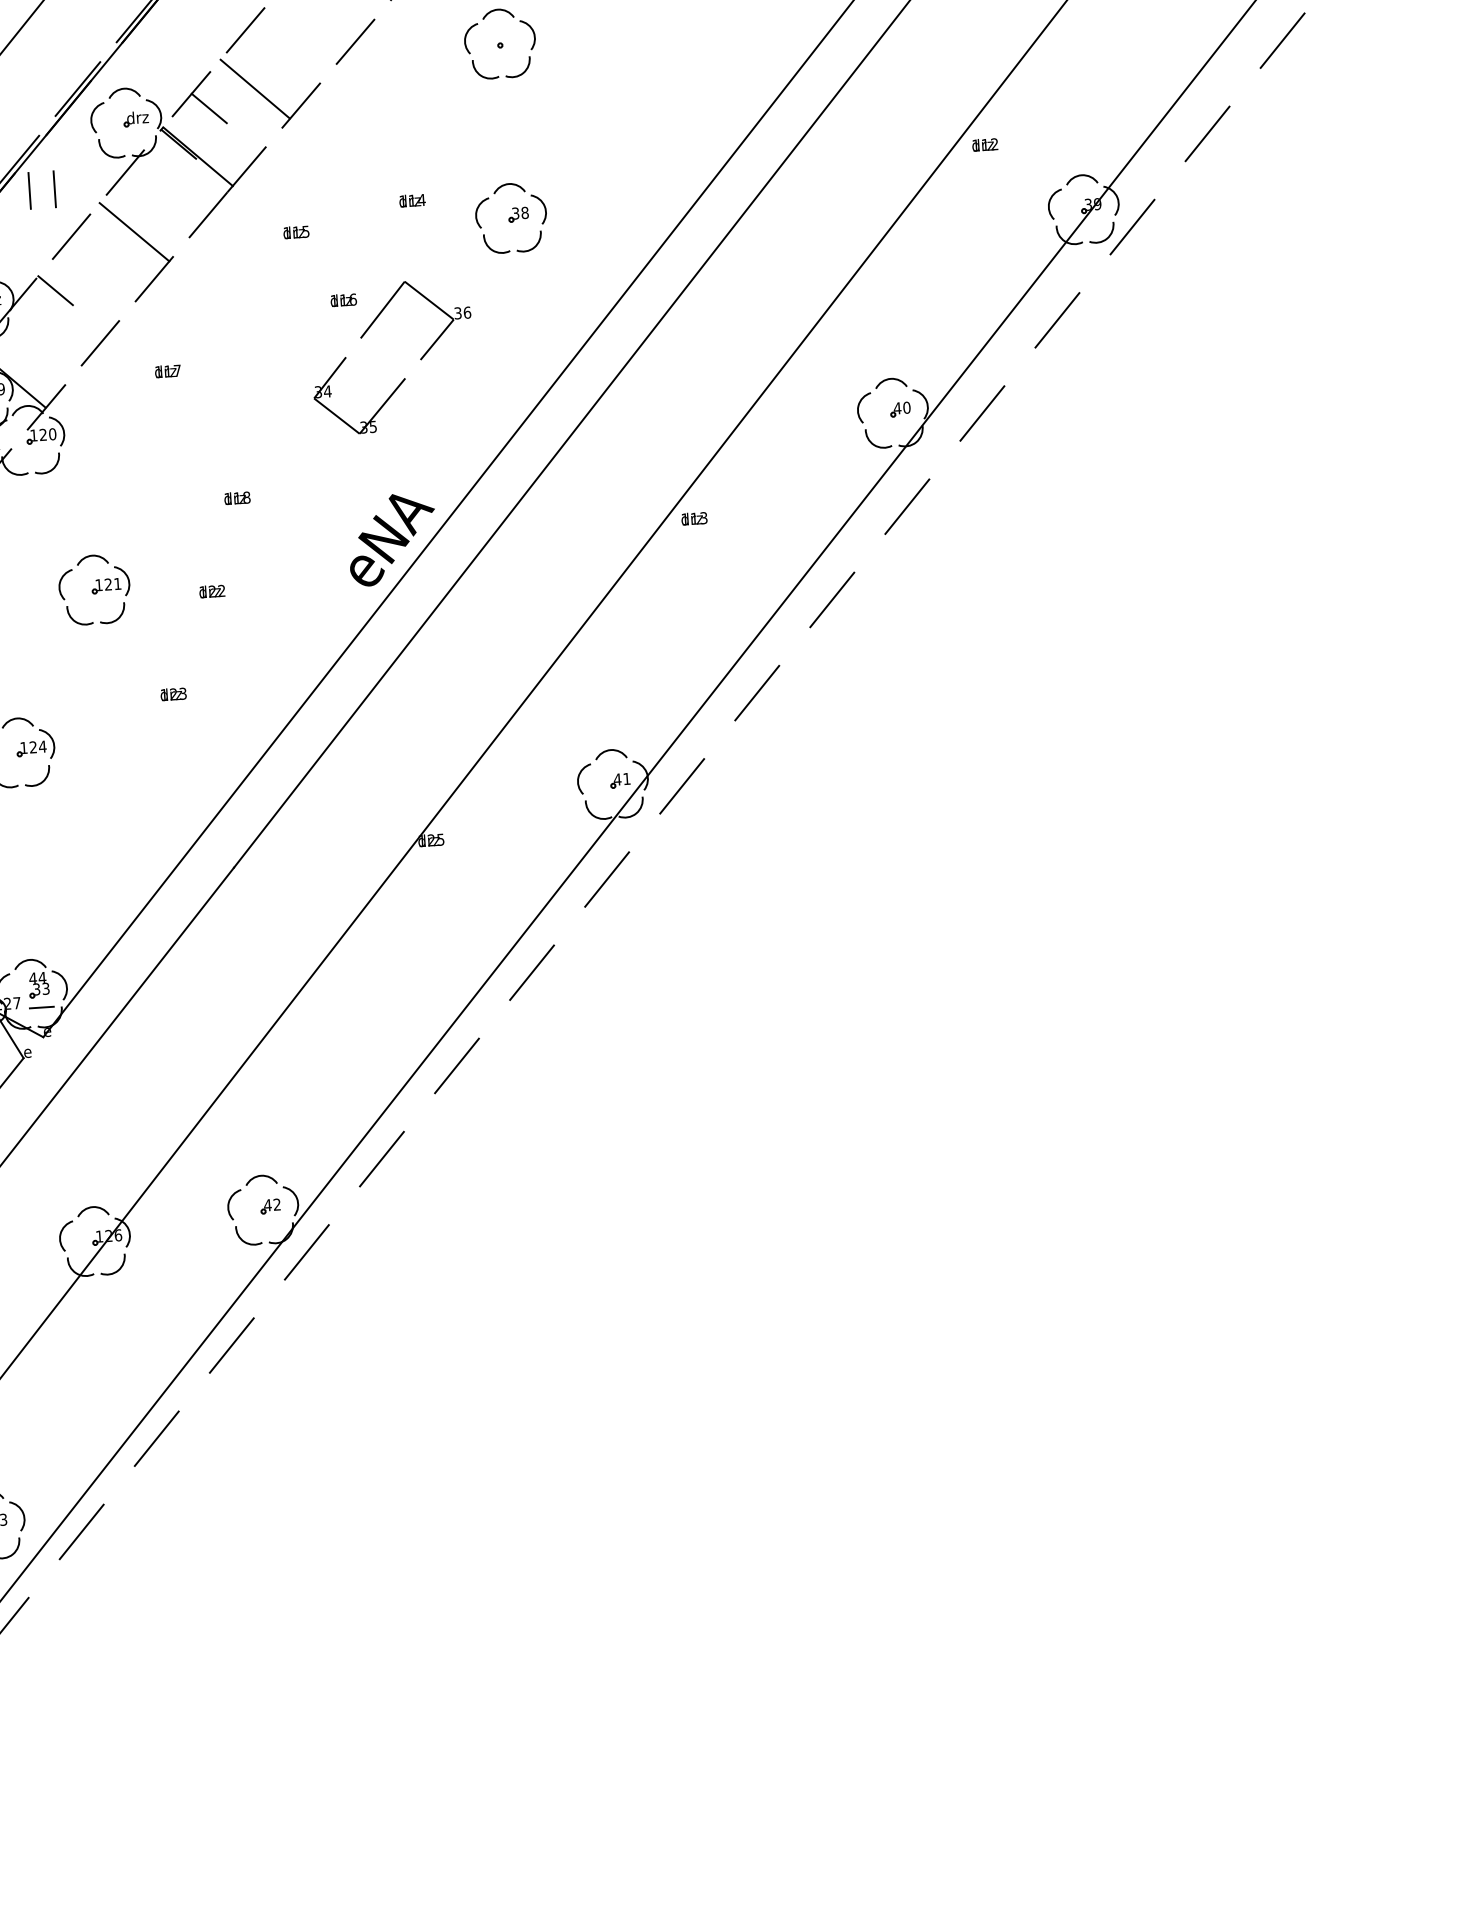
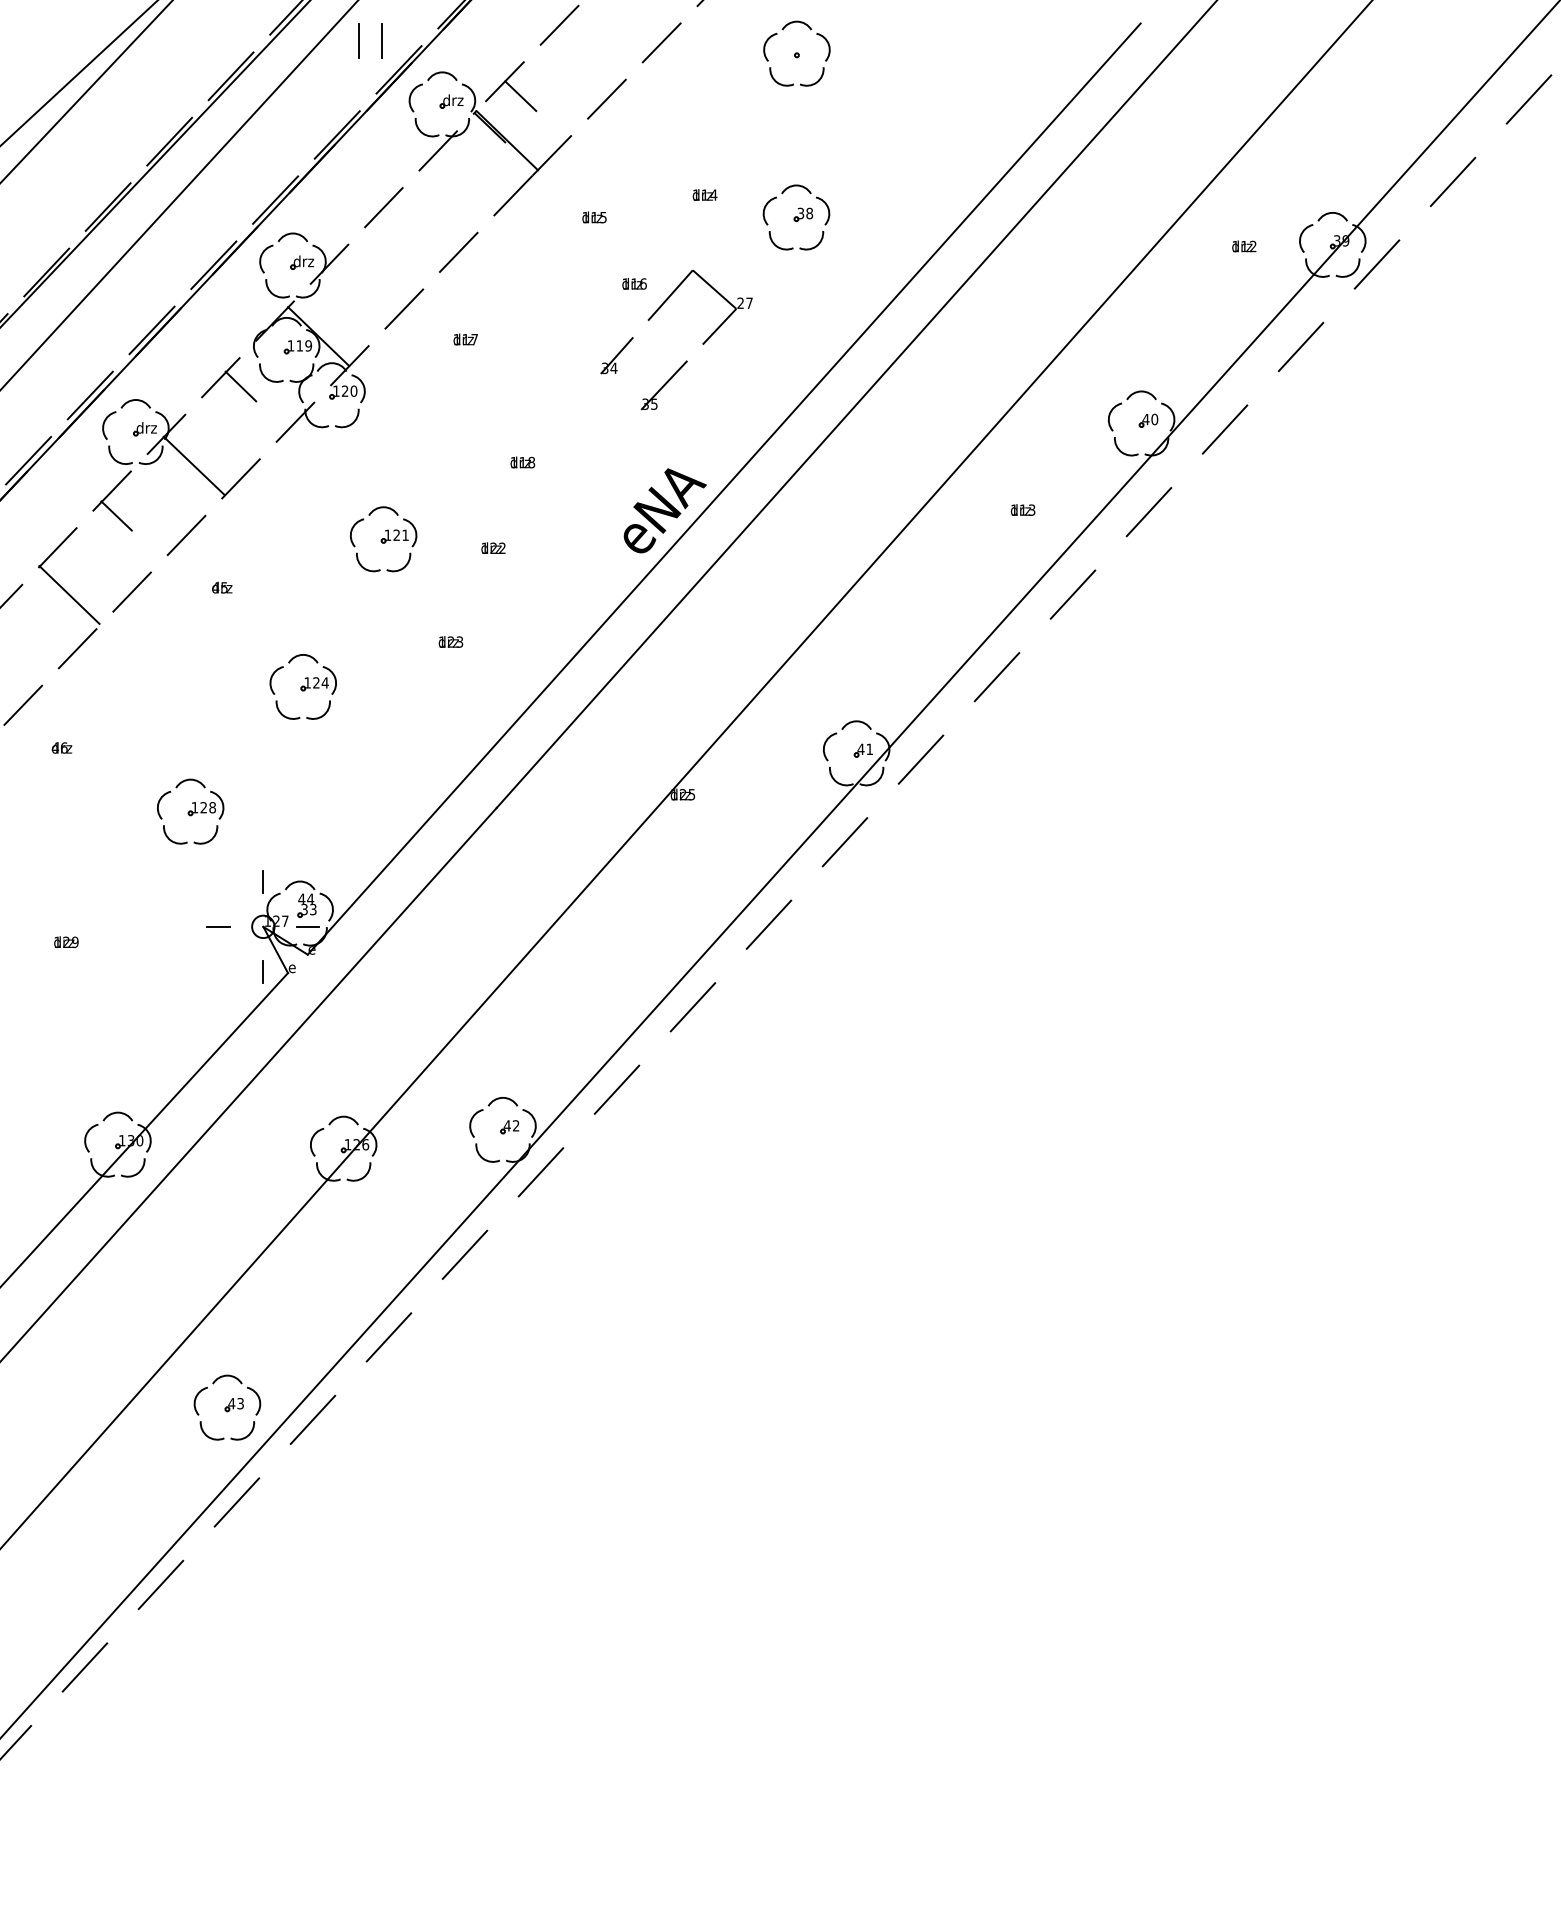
line: (254, 88) -> (564, 80), removed
text: (985, 144) -> (1244, 246), moved
part: (30, 190) -> (359, 40), moved
line: (133, 231) -> (442, 206), removed
line: (55, 290) -> (365, 256), removed
text: (463, 312) -> (745, 302), 36 -> 27
line: (336, 415) -> (620, 391), removed
text: (693, 518) -> (1022, 509), moved

